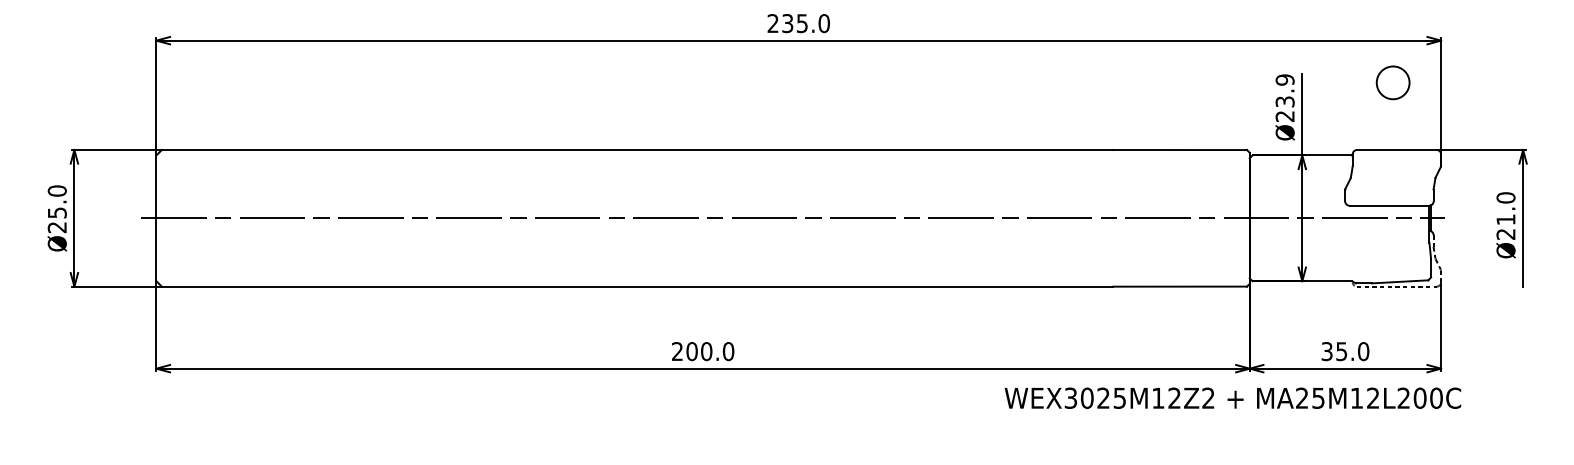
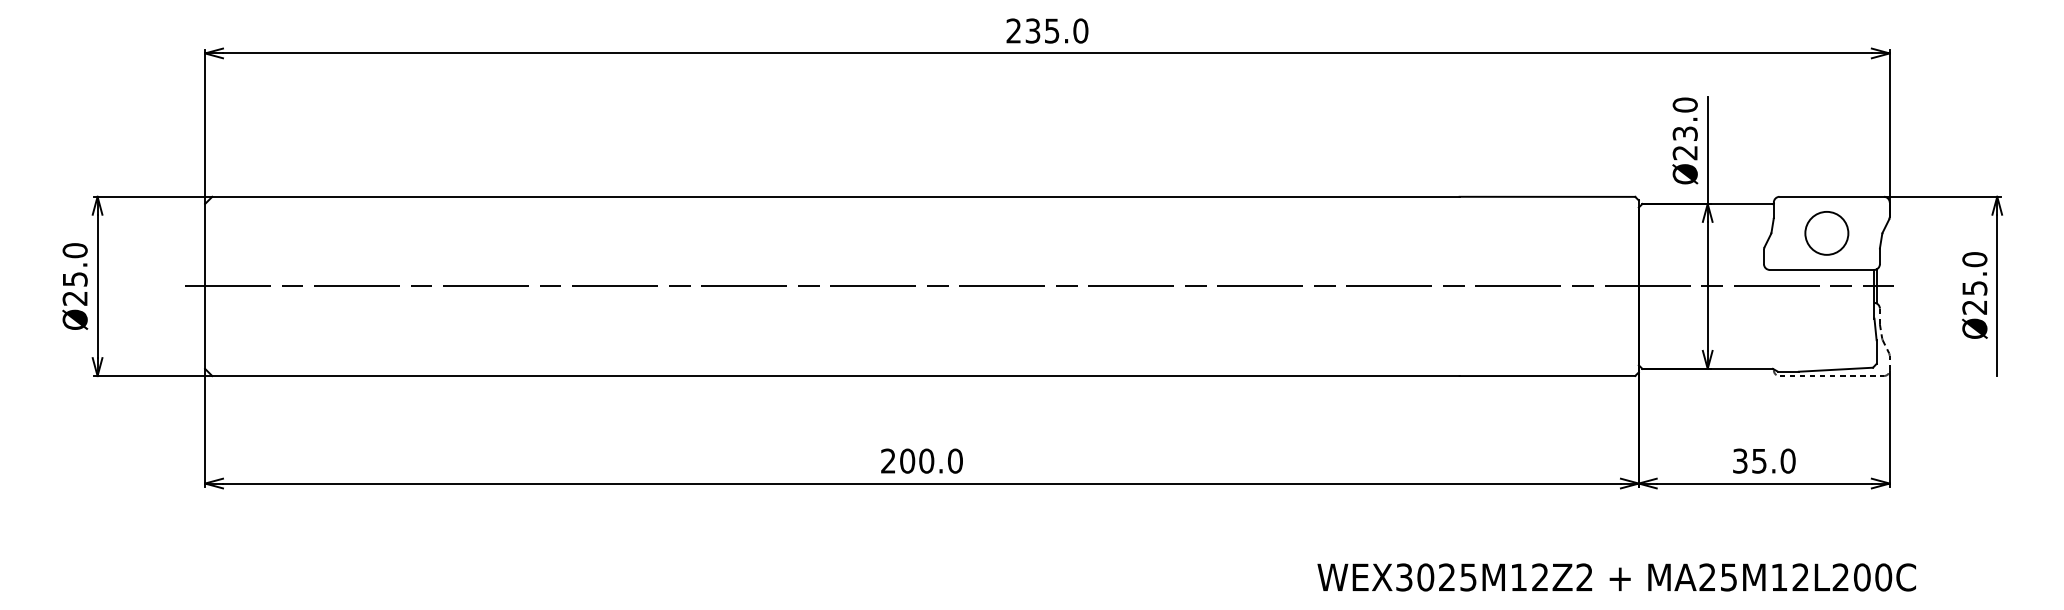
text: (1284, 79) -> (1684, 104), Ø23.9 -> Ø23.0
circle: (1392, 82) -> (1825, 232), moved
text: (1505, 219) -> (1974, 287), Ø21.0 -> Ø25.0
text: (1232, 397) -> (1616, 576), moved

